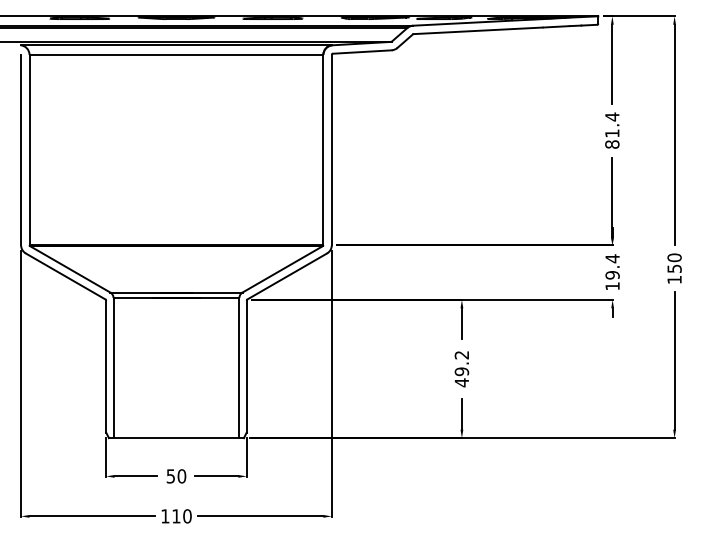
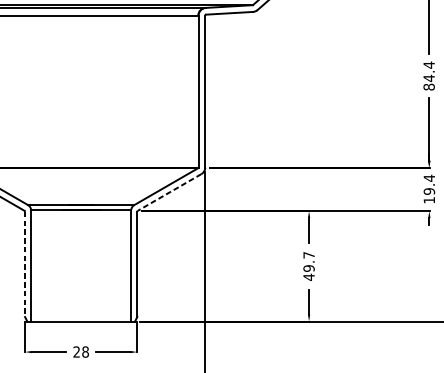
text: (612, 133) -> (429, 78), 81.4 -> 84.4
line: (287, 276) -> (169, 192), solid -> dashed
text: (461, 355) -> (308, 255), 49.2 -> 49.7
line: (106, 366) -> (25, 264), solid -> dashed
text: (176, 476) -> (81, 352), 50 -> 28

